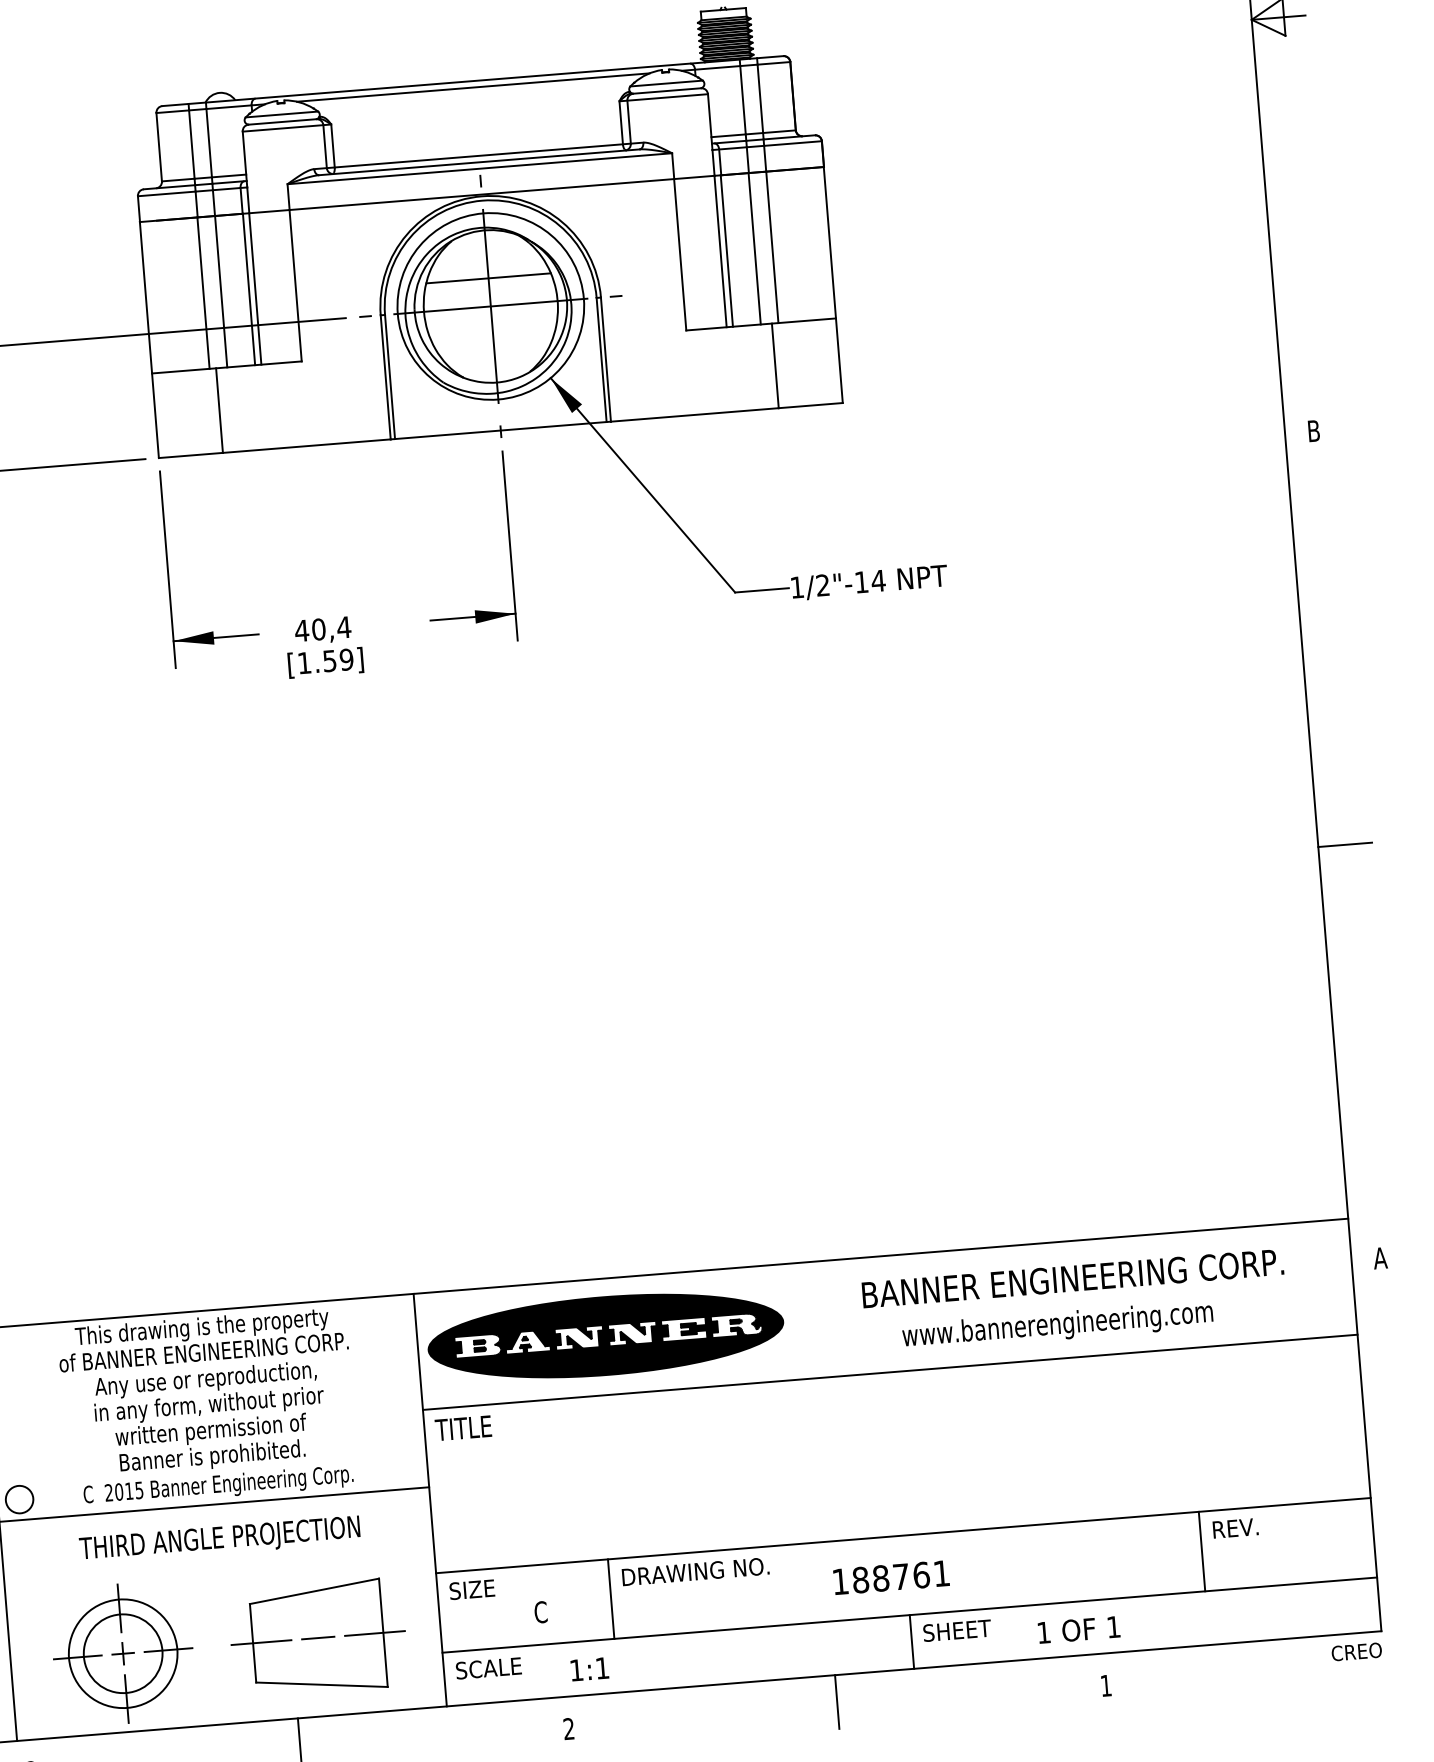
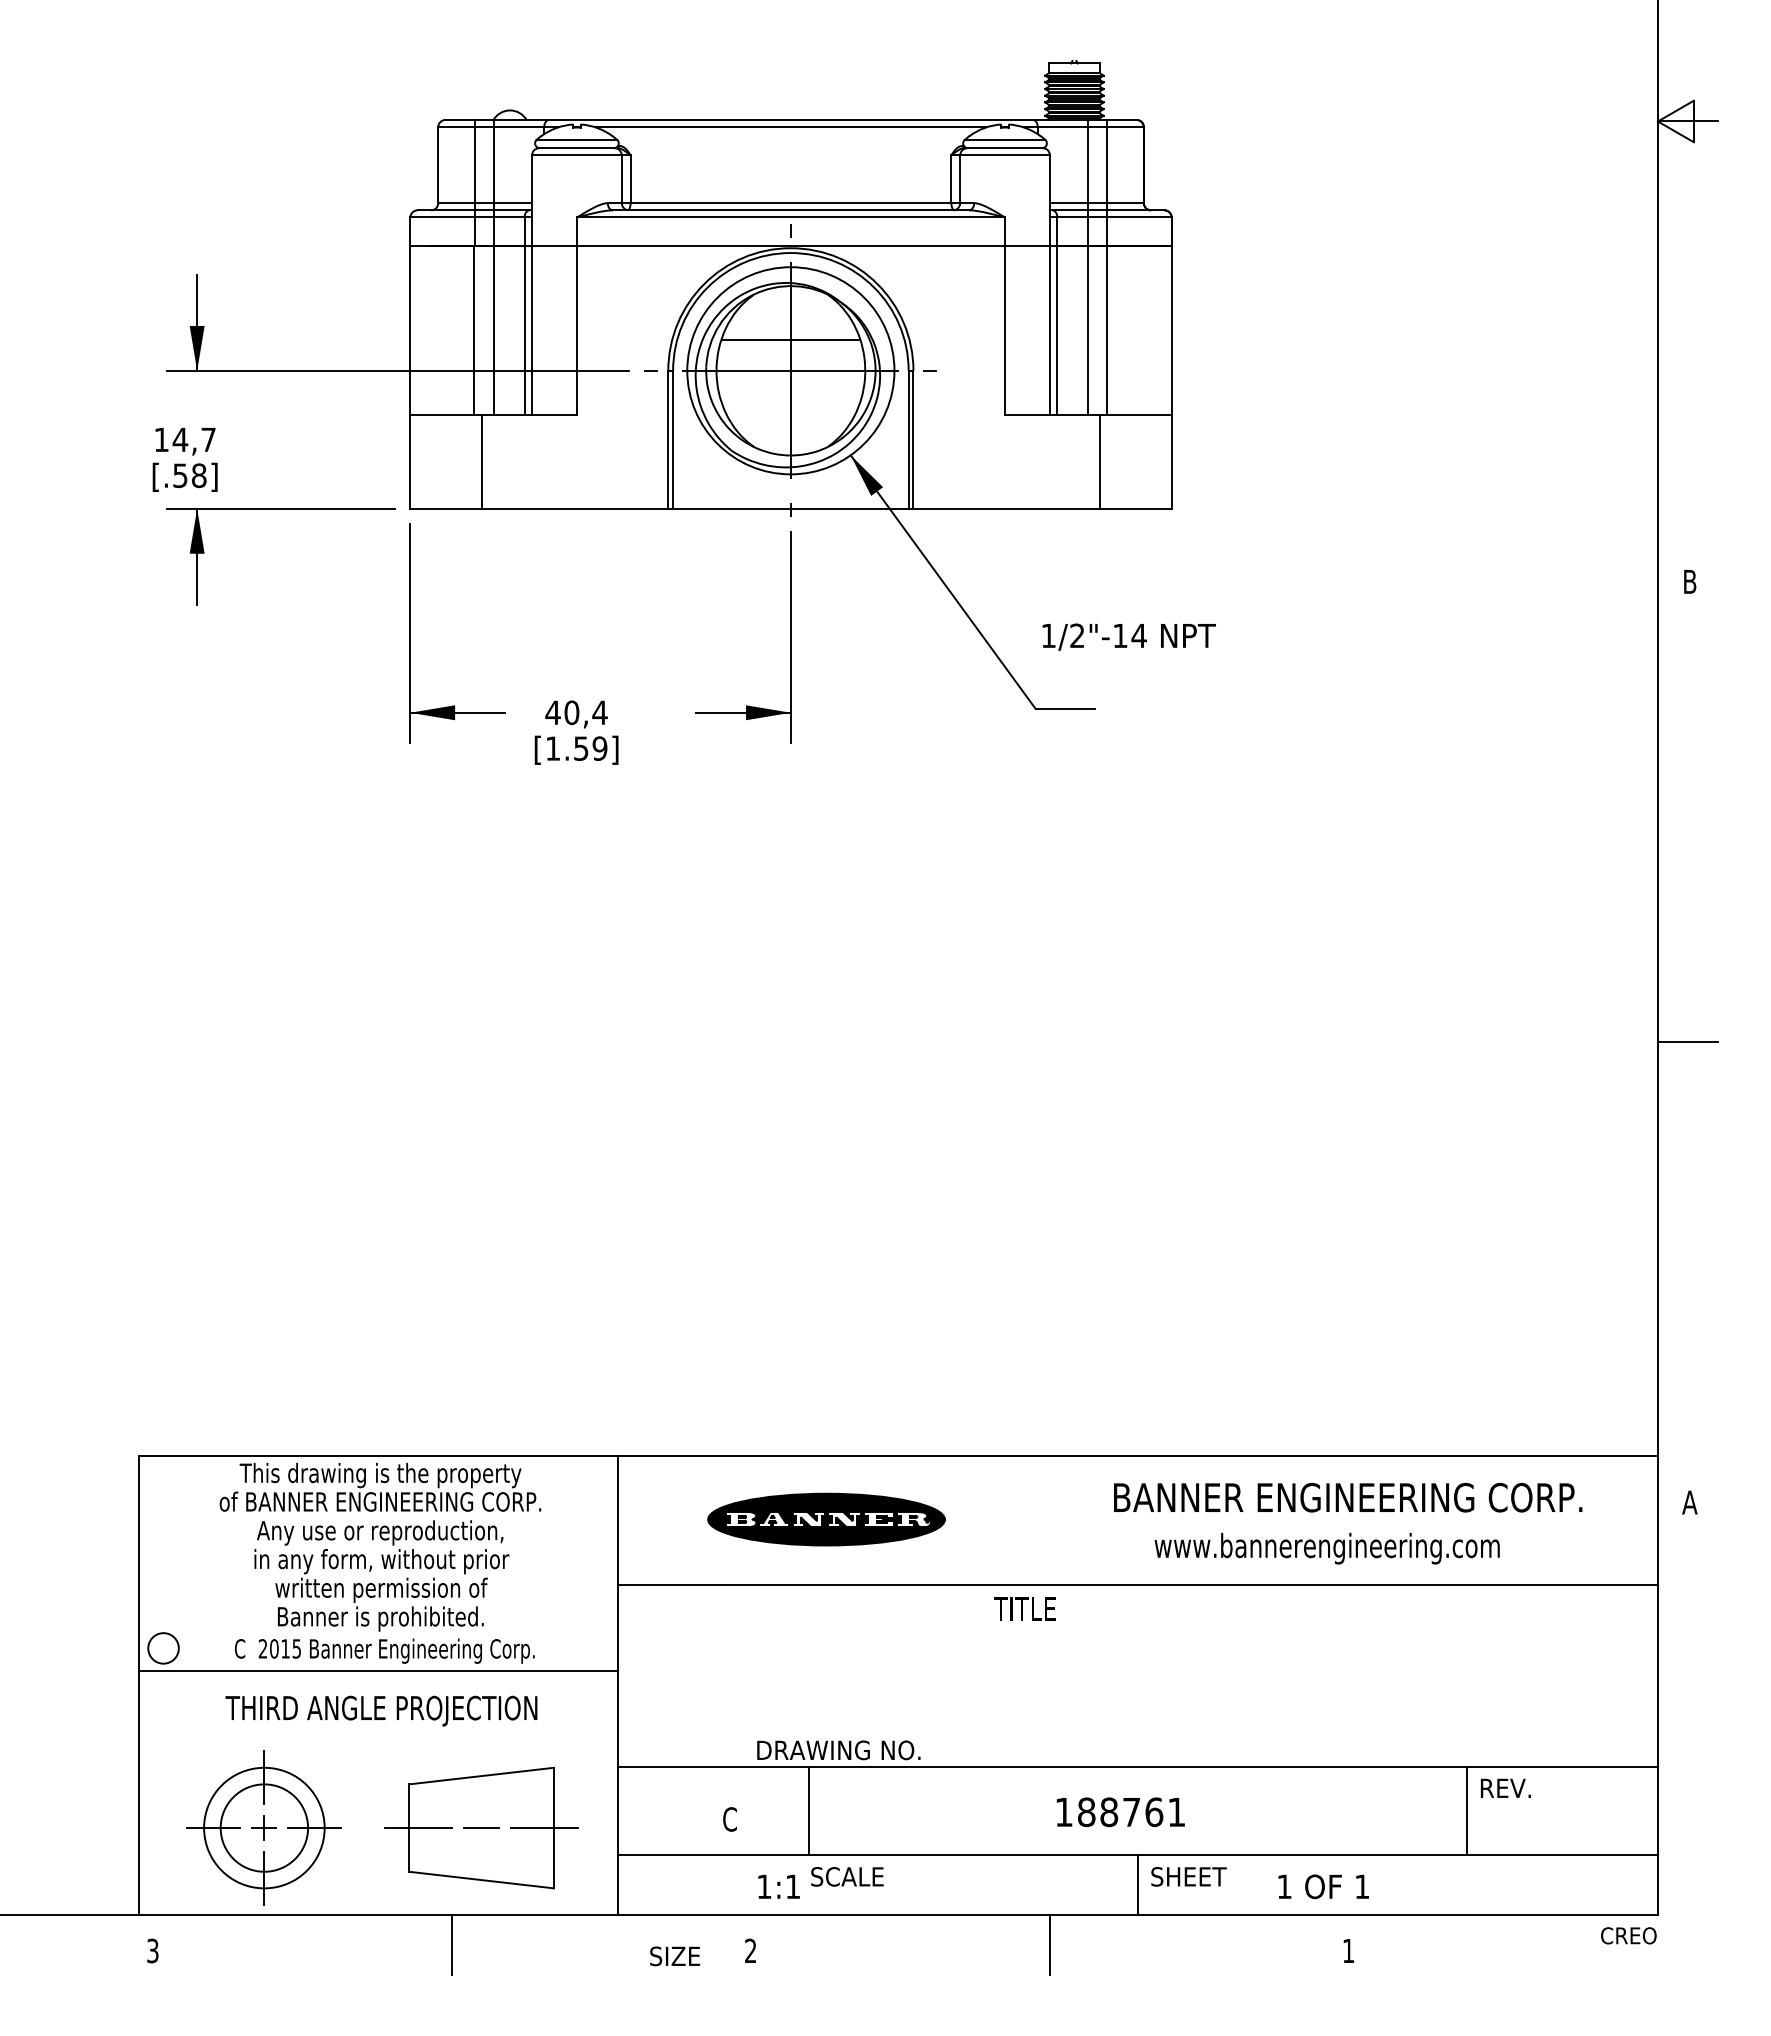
text: (868, 582) -> (1128, 636), moved
part: (605, 1335) -> (826, 1519), size x0.6
text: (463, 1427) -> (1024, 1608), moved
text: (695, 1571) -> (838, 1750), moved
text: (472, 1589) -> (675, 1956), moved
text: (488, 1668) -> (847, 1876), moved

